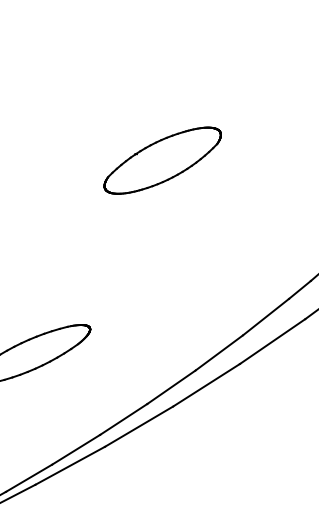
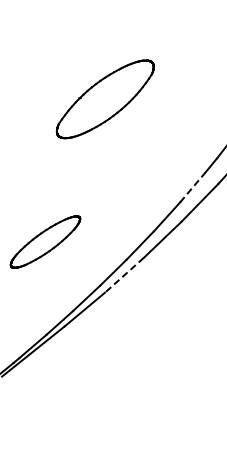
part: (161, 160) -> (104, 99), size x1.4
line: (265, 316) -> (192, 187), solid -> dashed
line: (139, 427) -> (124, 275), solid -> dashed

